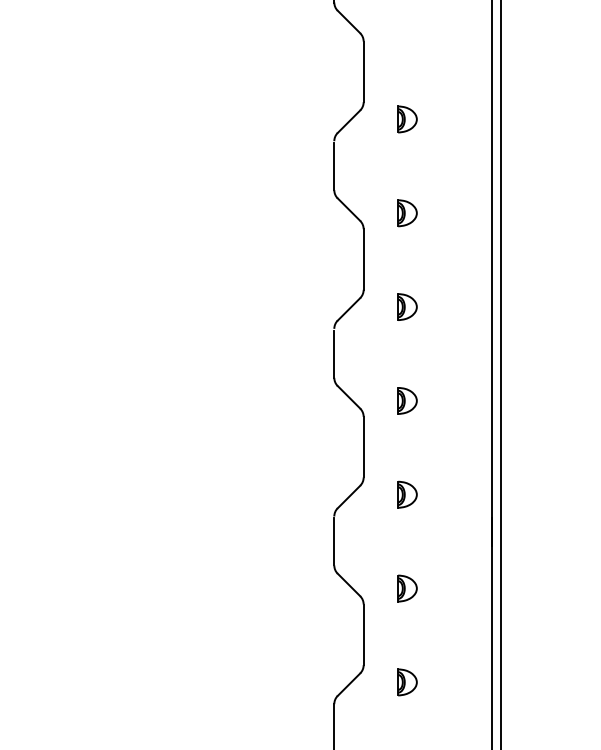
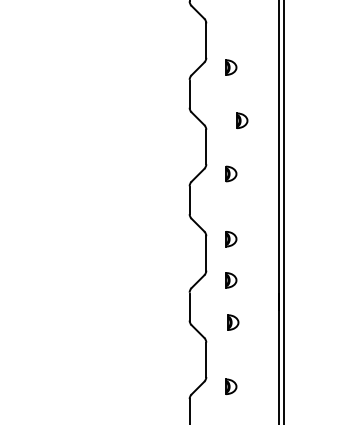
part: (408, 212) -> (242, 120), moved
part: (408, 401) -> (231, 239), moved
part: (408, 588) -> (233, 322), moved

